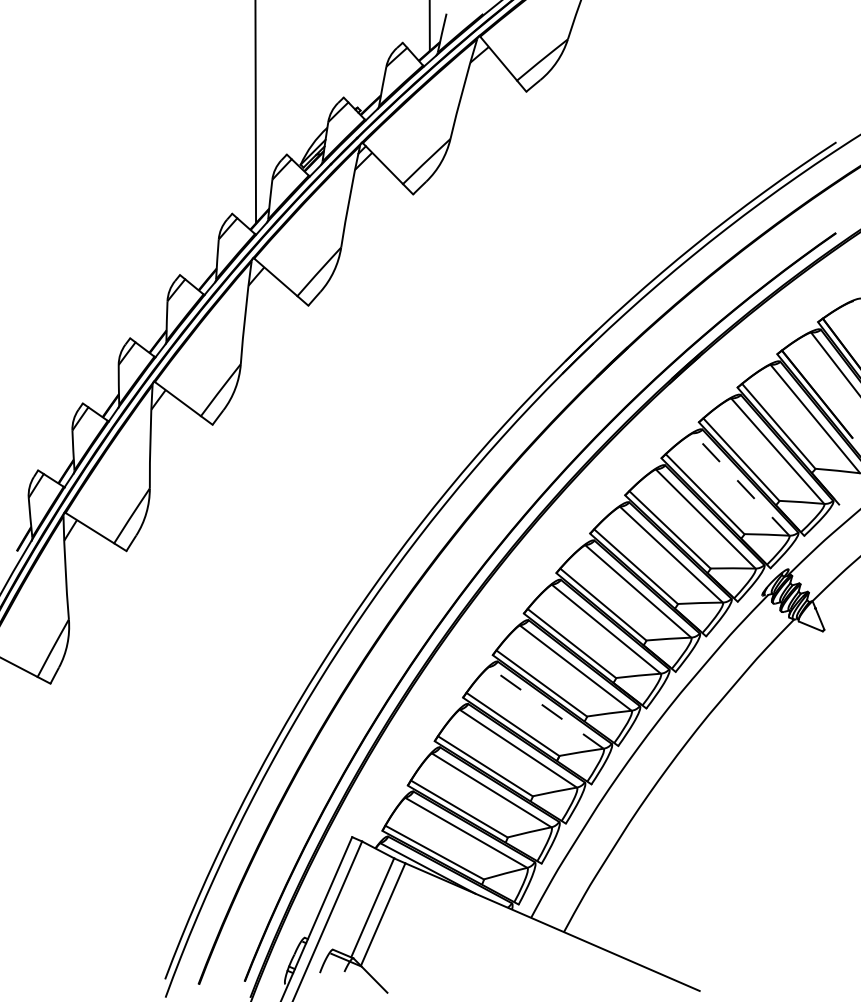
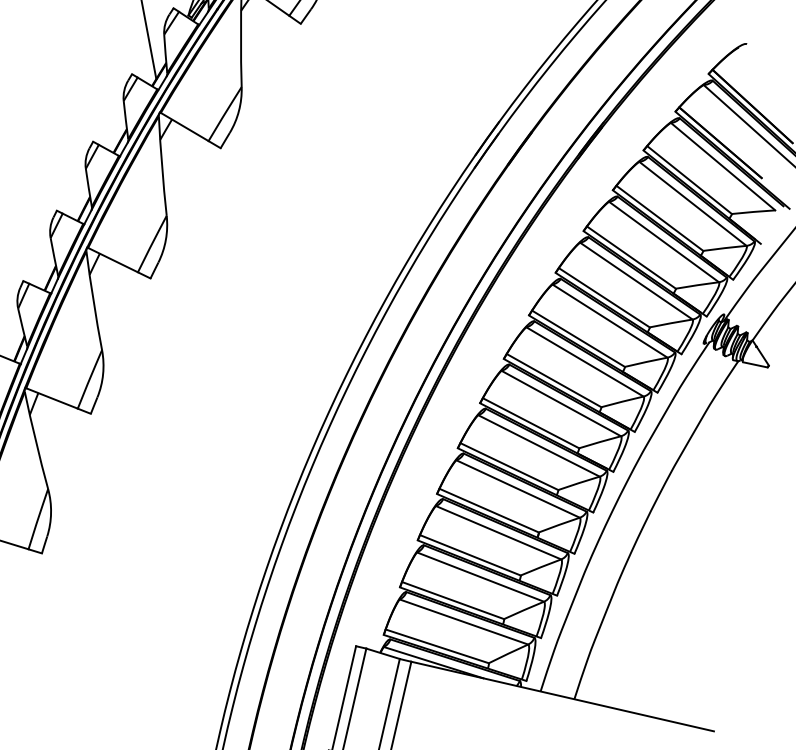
line: (740, 484) -> (663, 242), dashed -> solid
line: (545, 707) -> (517, 488), dashed -> solid

